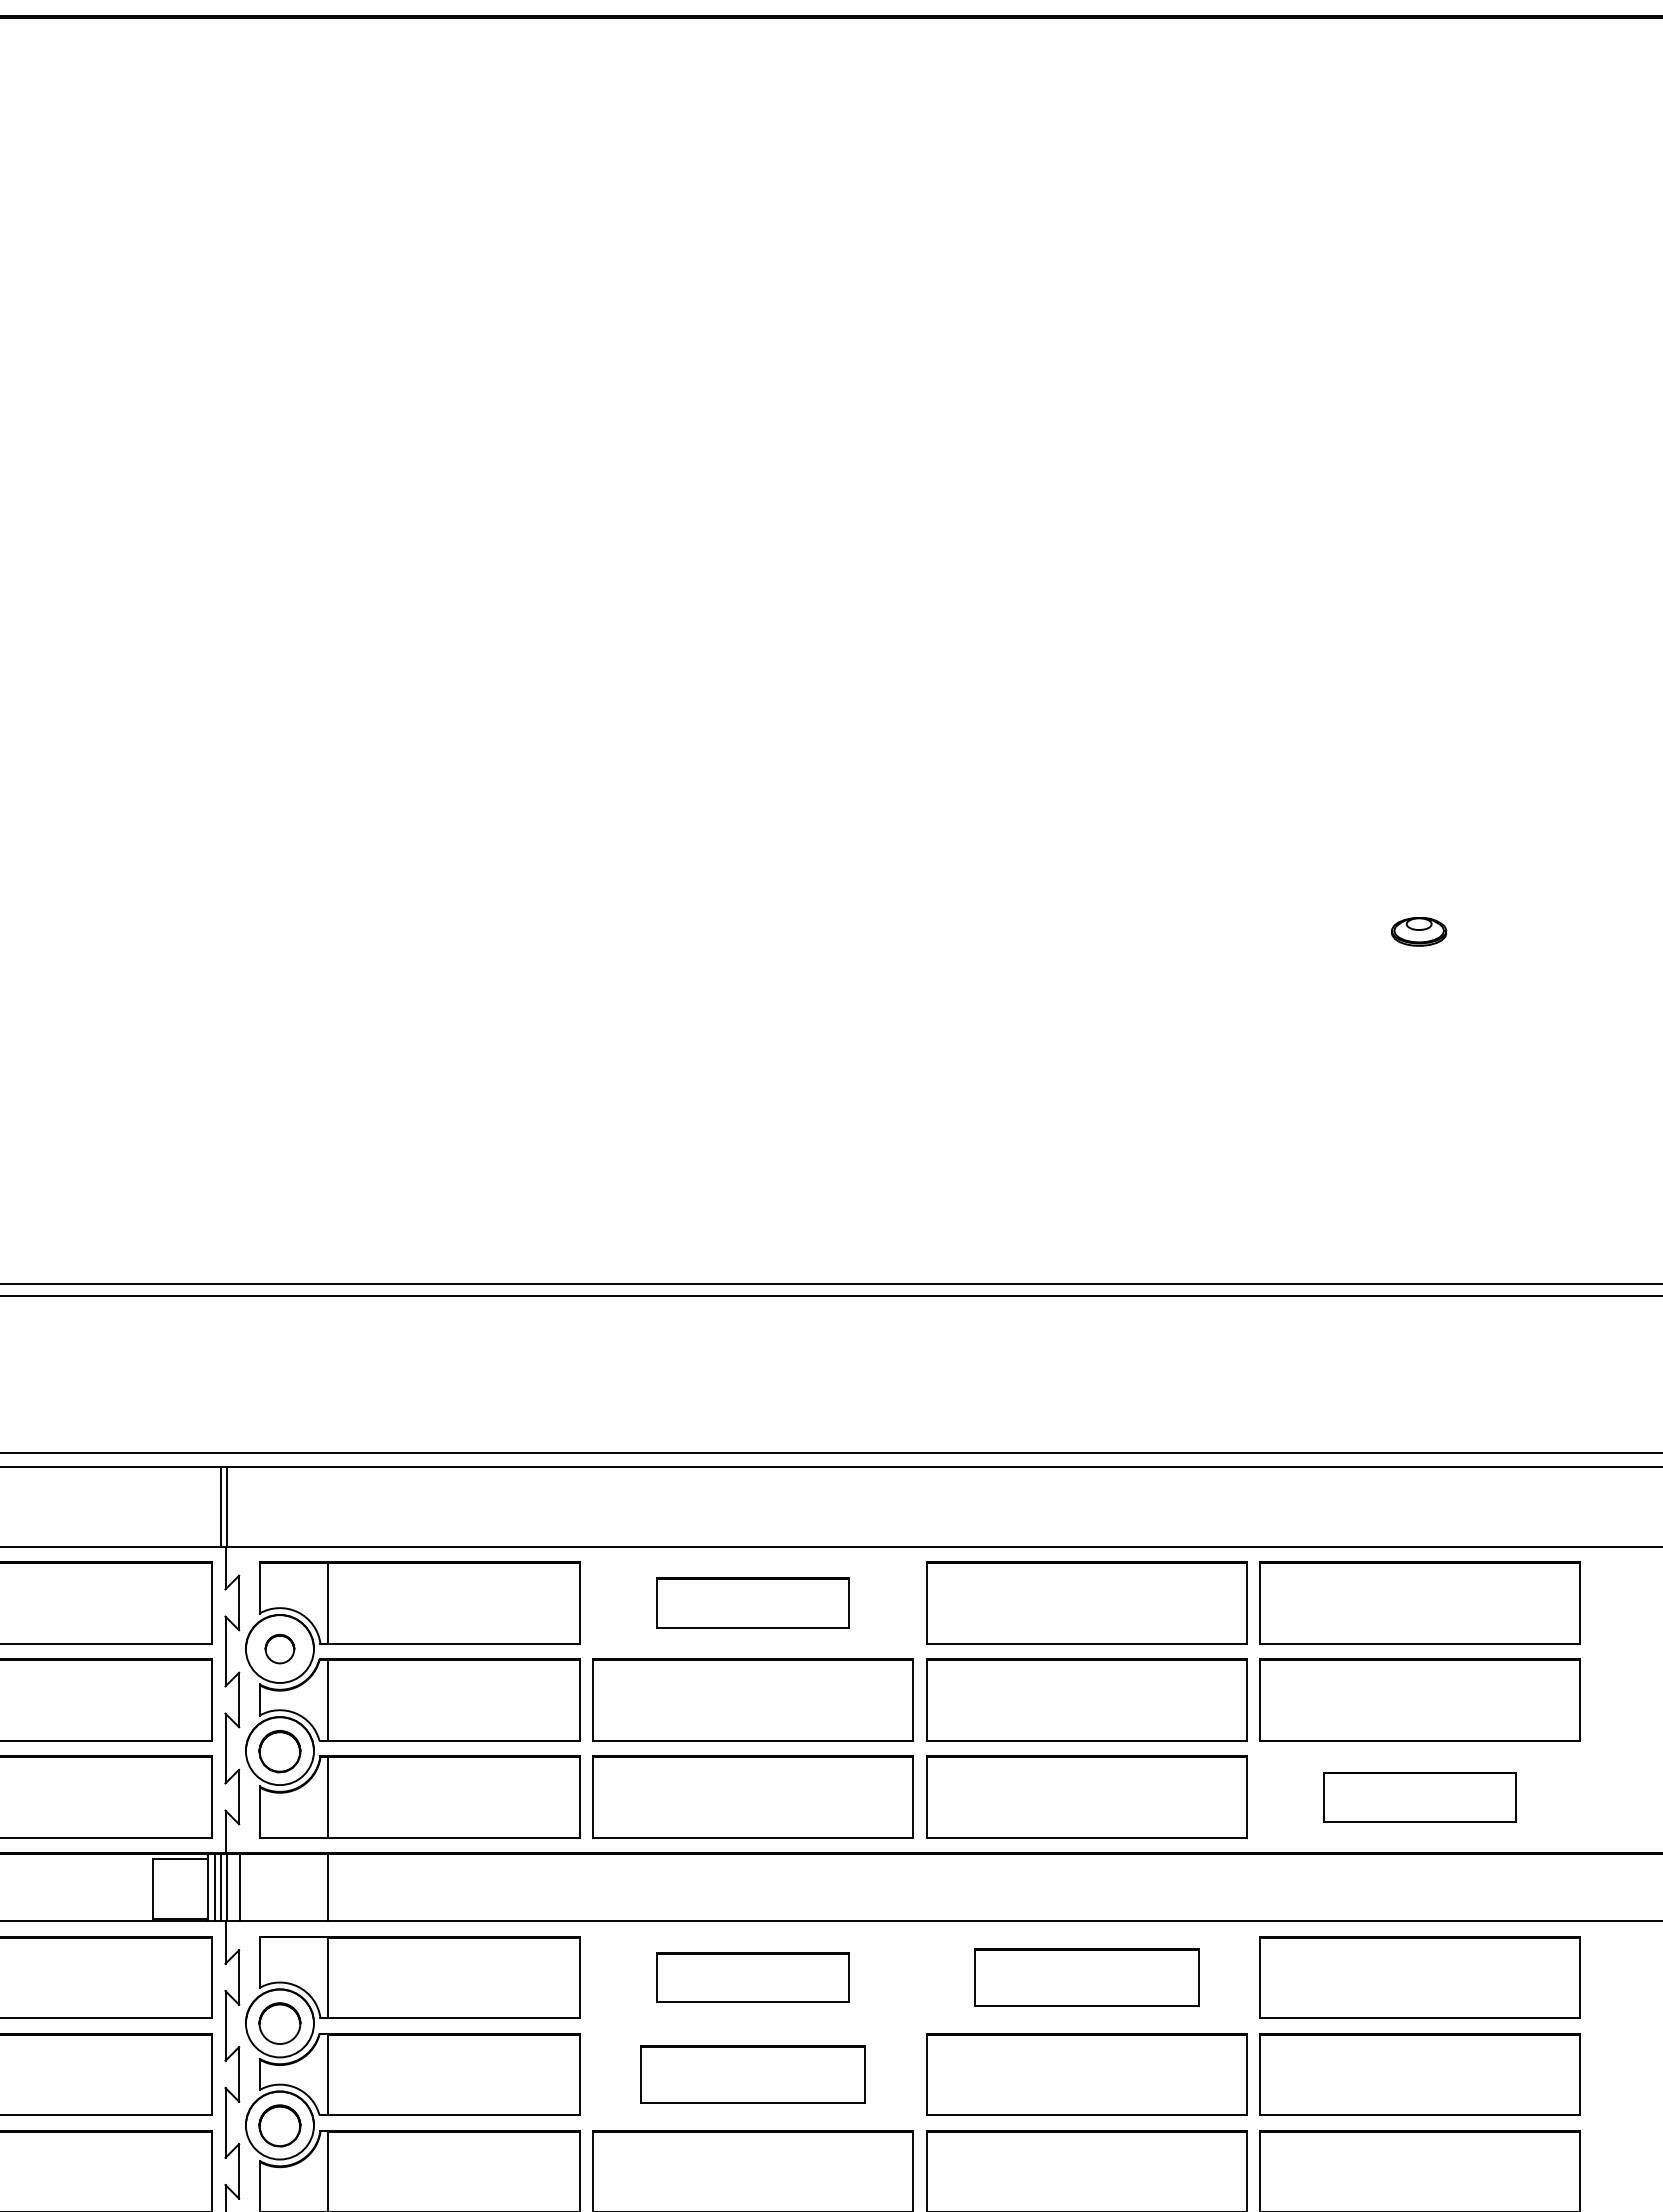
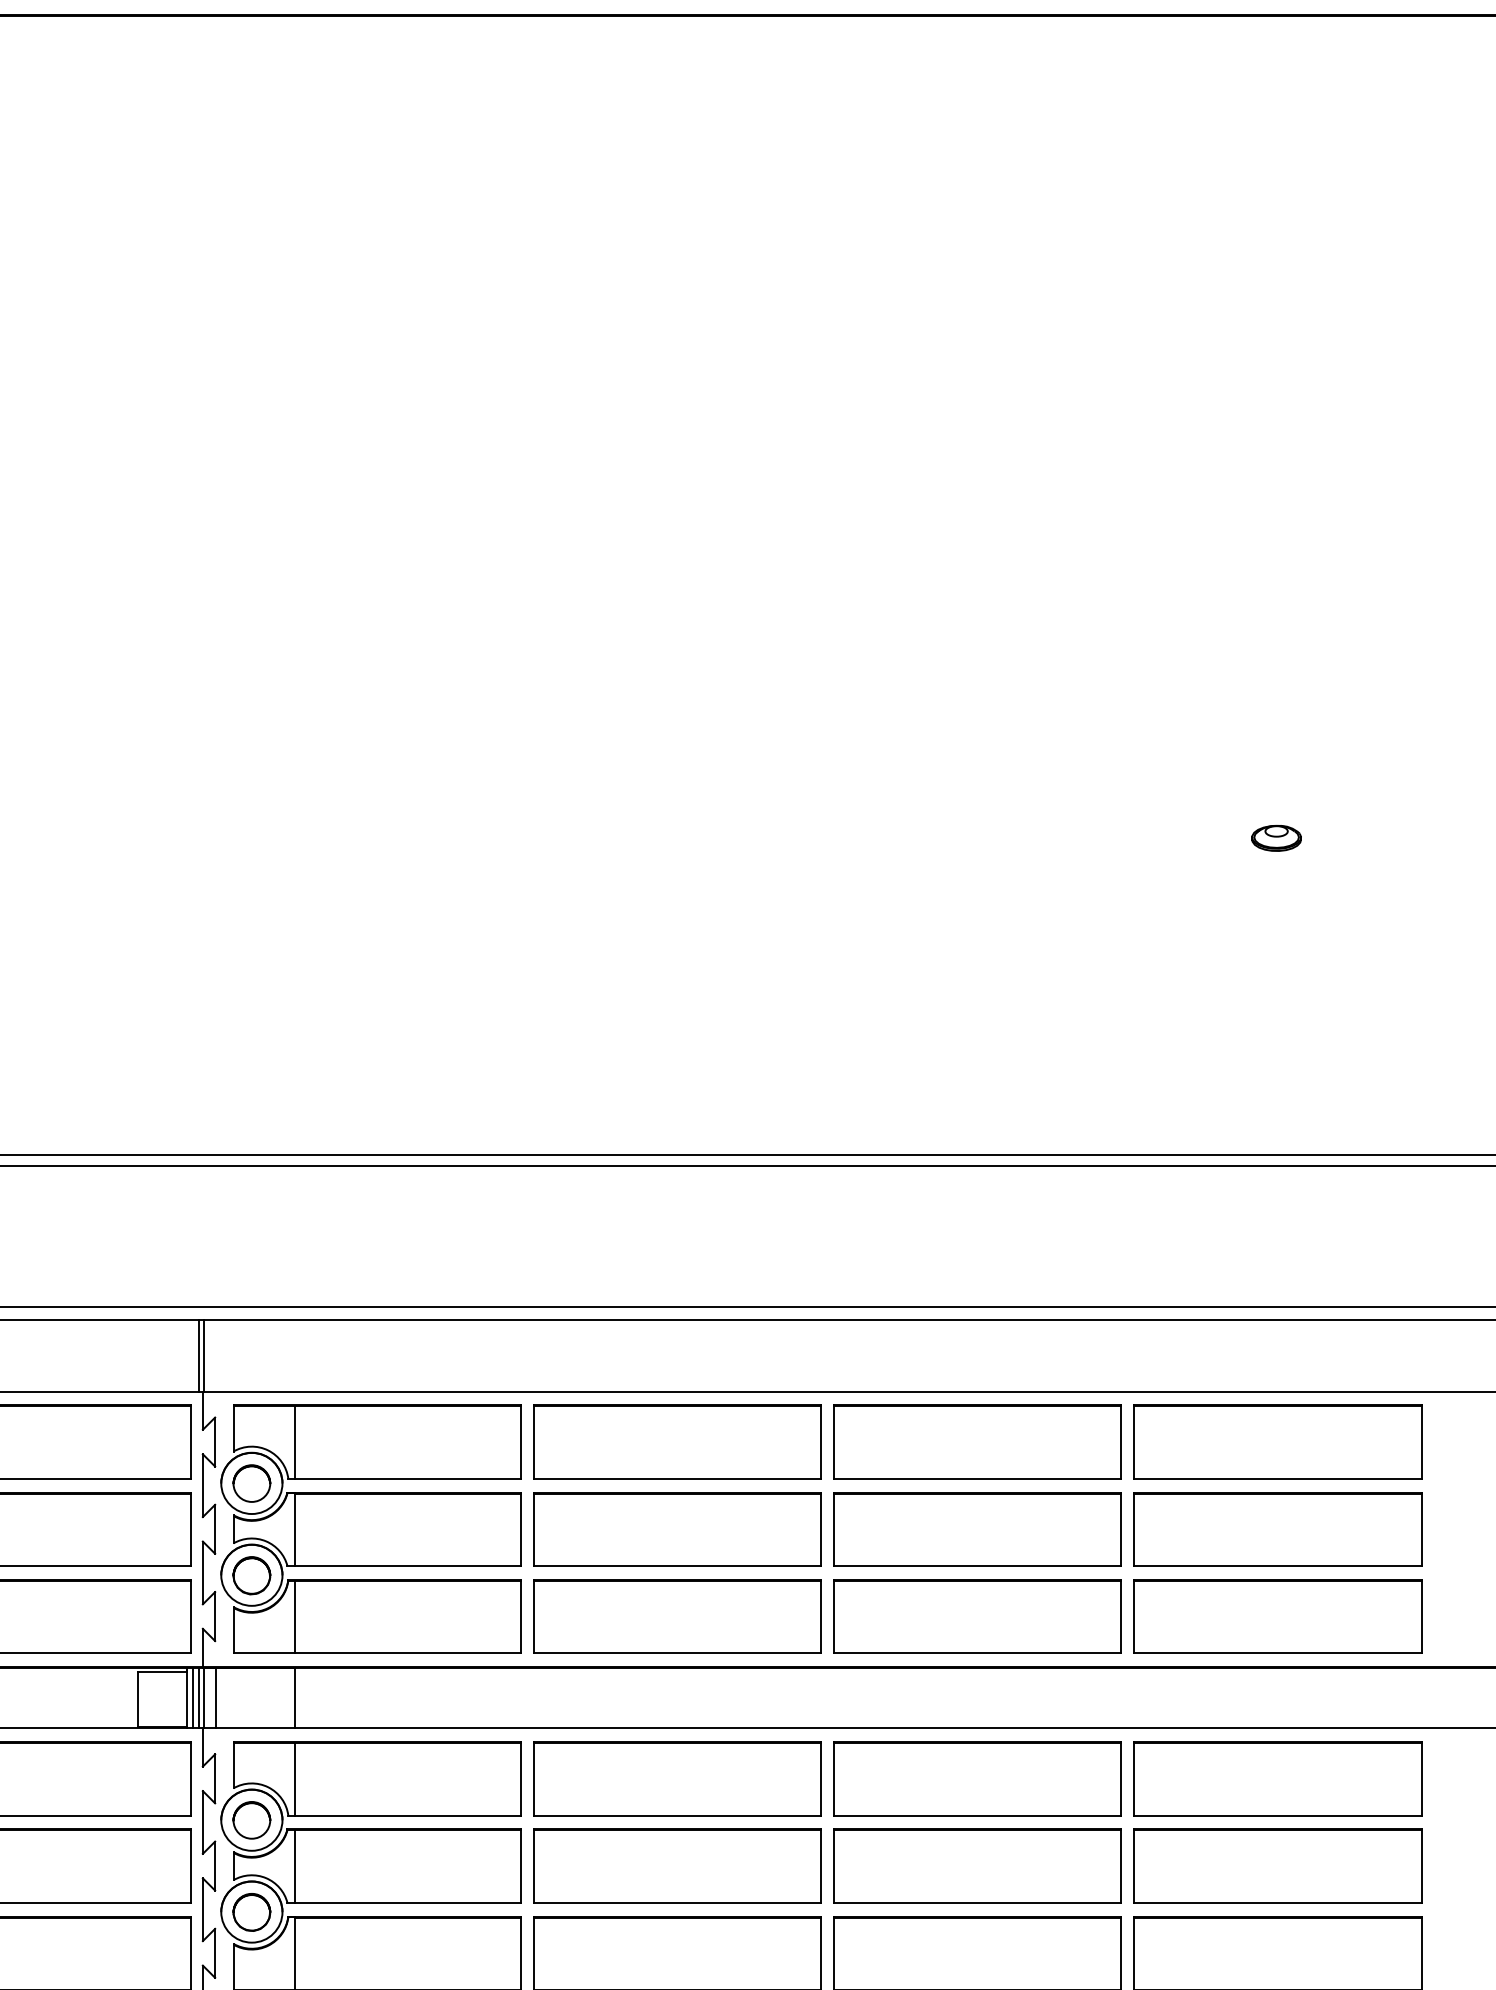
part: (752, 1602) -> (676, 1441), size x1.67
part: (279, 1648) -> (251, 1482), size x1.43
part: (1419, 1796) -> (1276, 1616), size x1.67
part: (752, 1977) -> (676, 1778), size x1.67
part: (1086, 1977) -> (977, 1778), size x1.43
part: (752, 2074) -> (676, 1866), size x1.43

